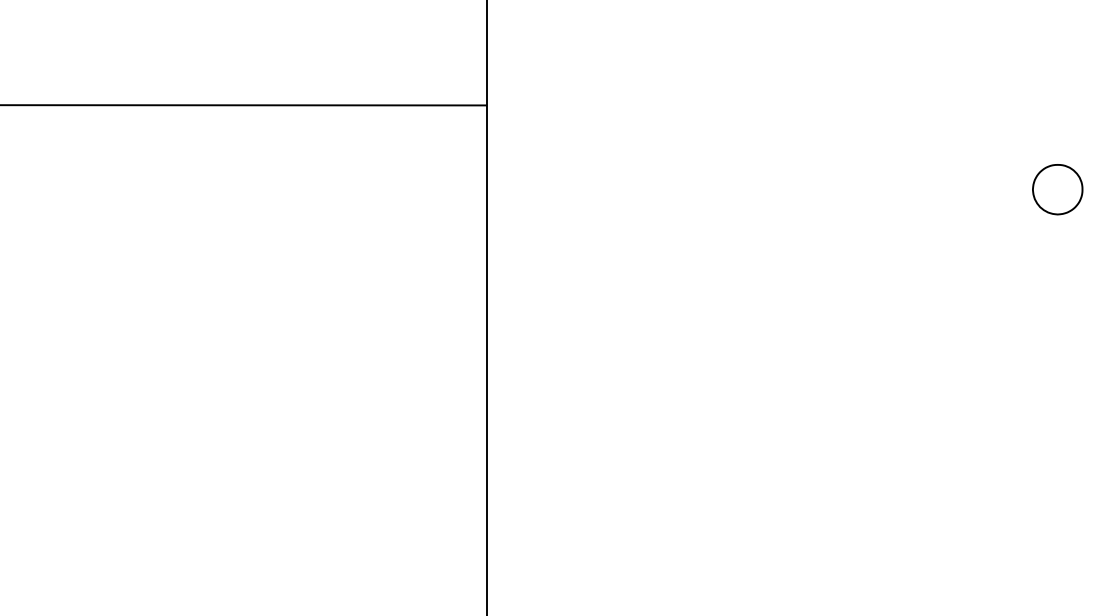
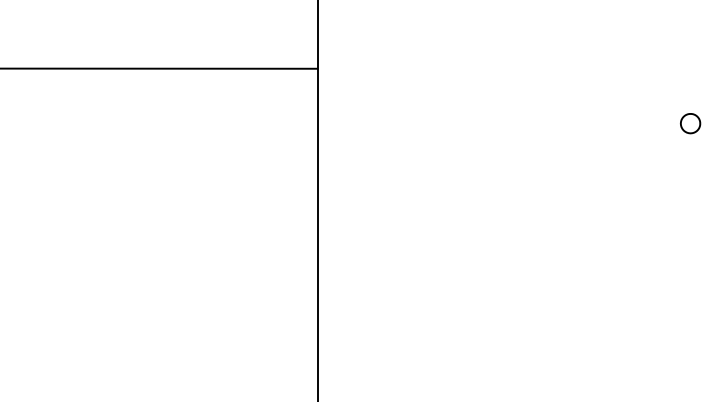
part: (1057, 189) -> (690, 123), size x0.6

